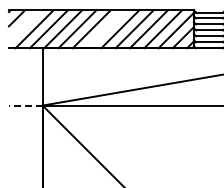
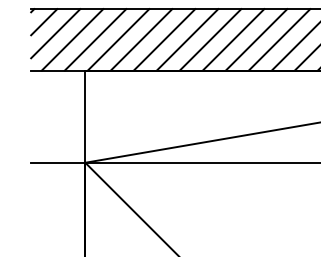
line: (23, 25) -> (54, 33), added
line: (106, 29) -> (188, 40), added
line: (25, 105) -> (57, 162), dashed -> solid

